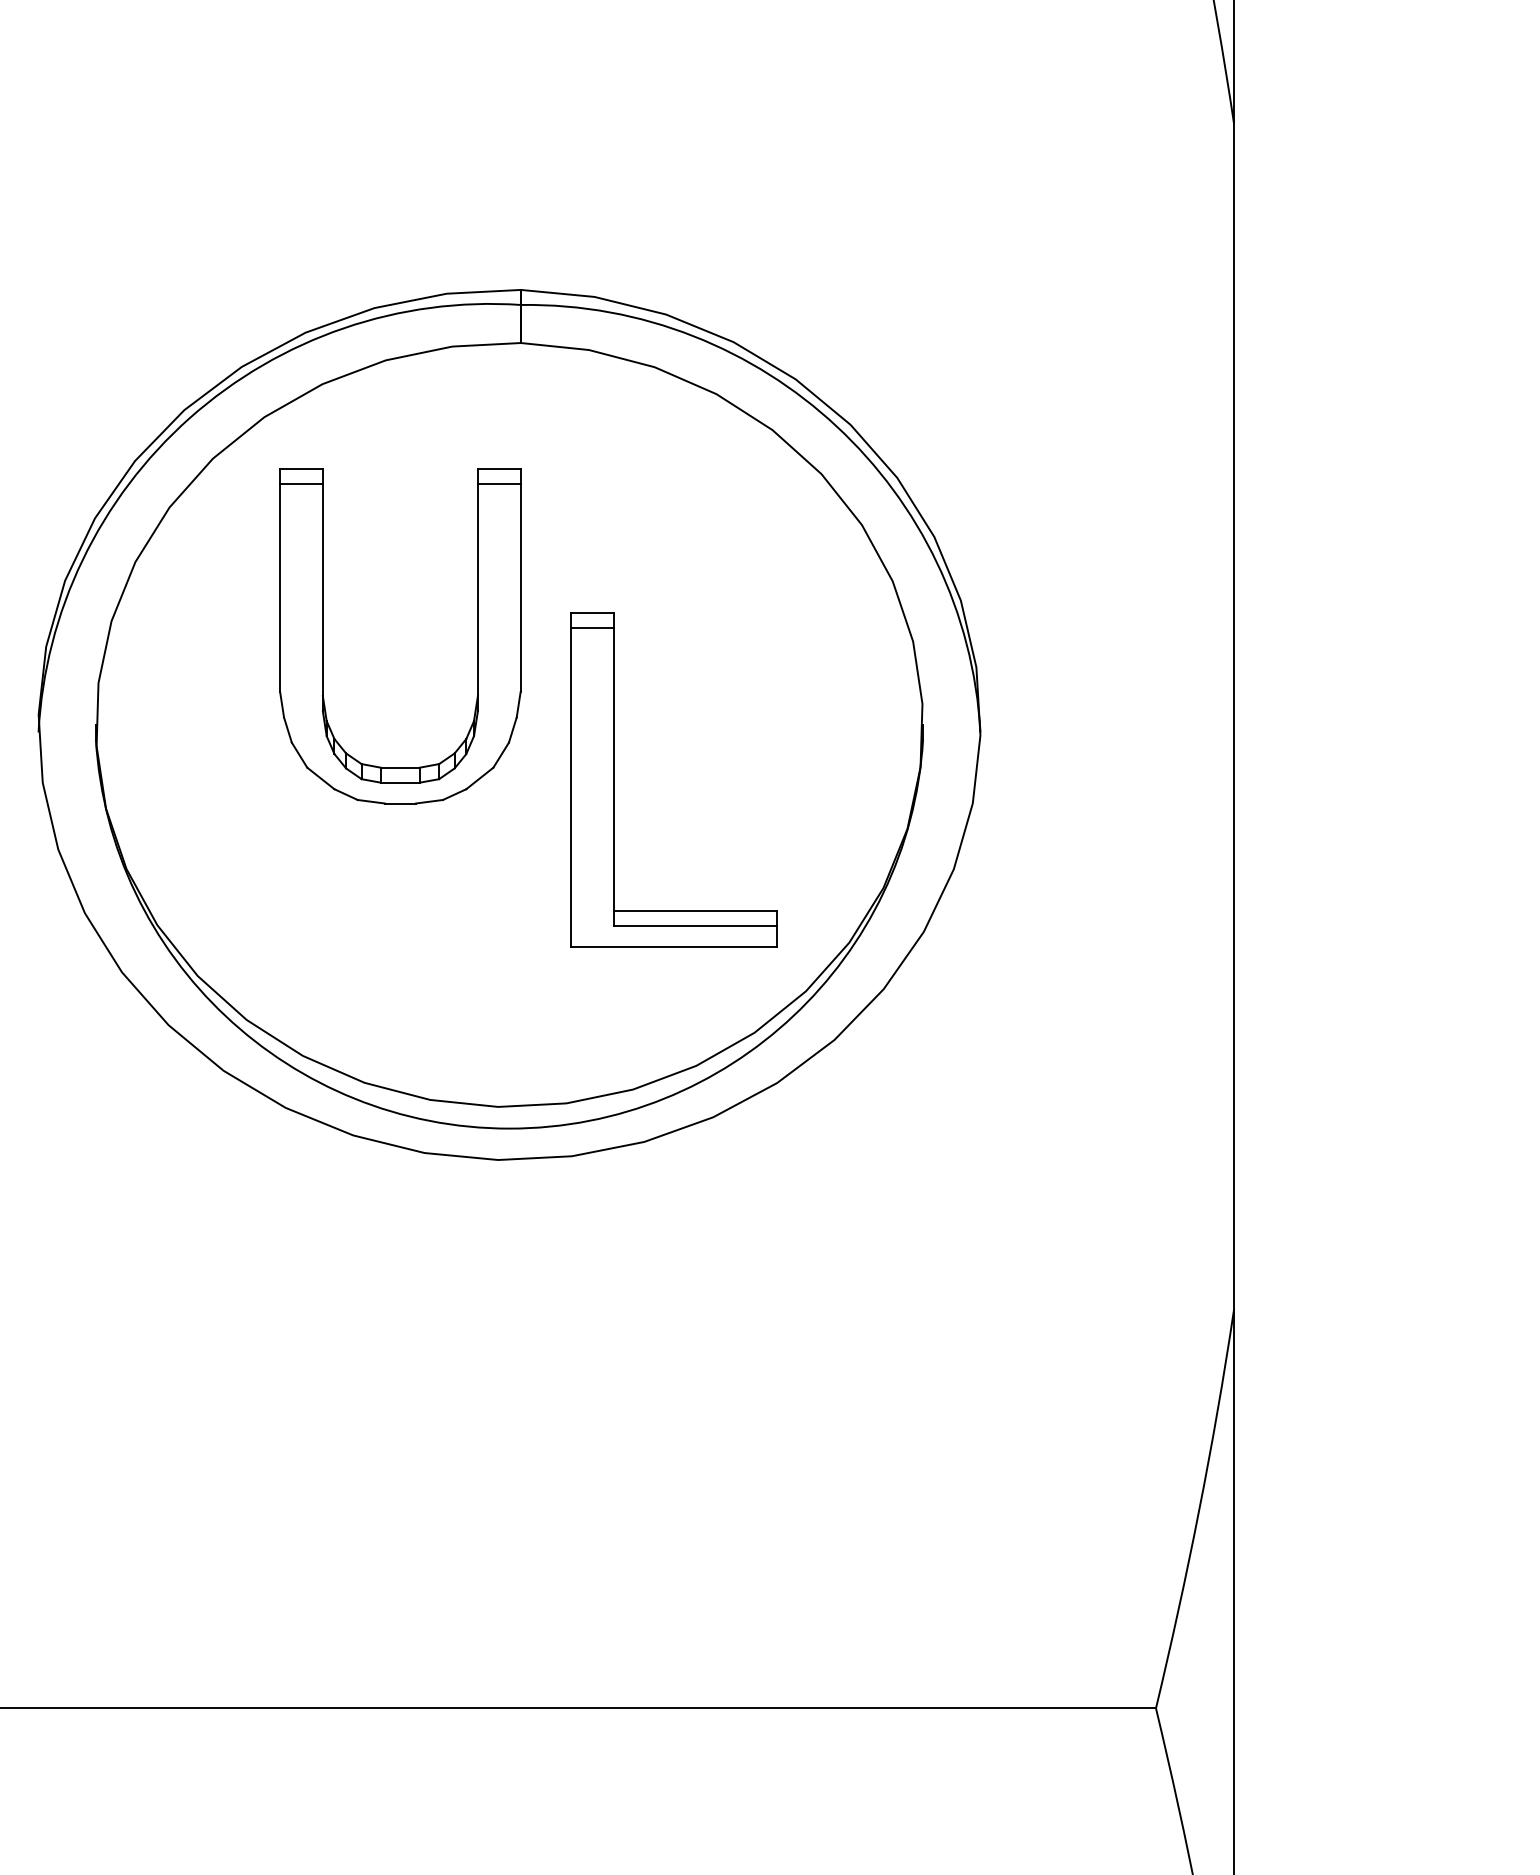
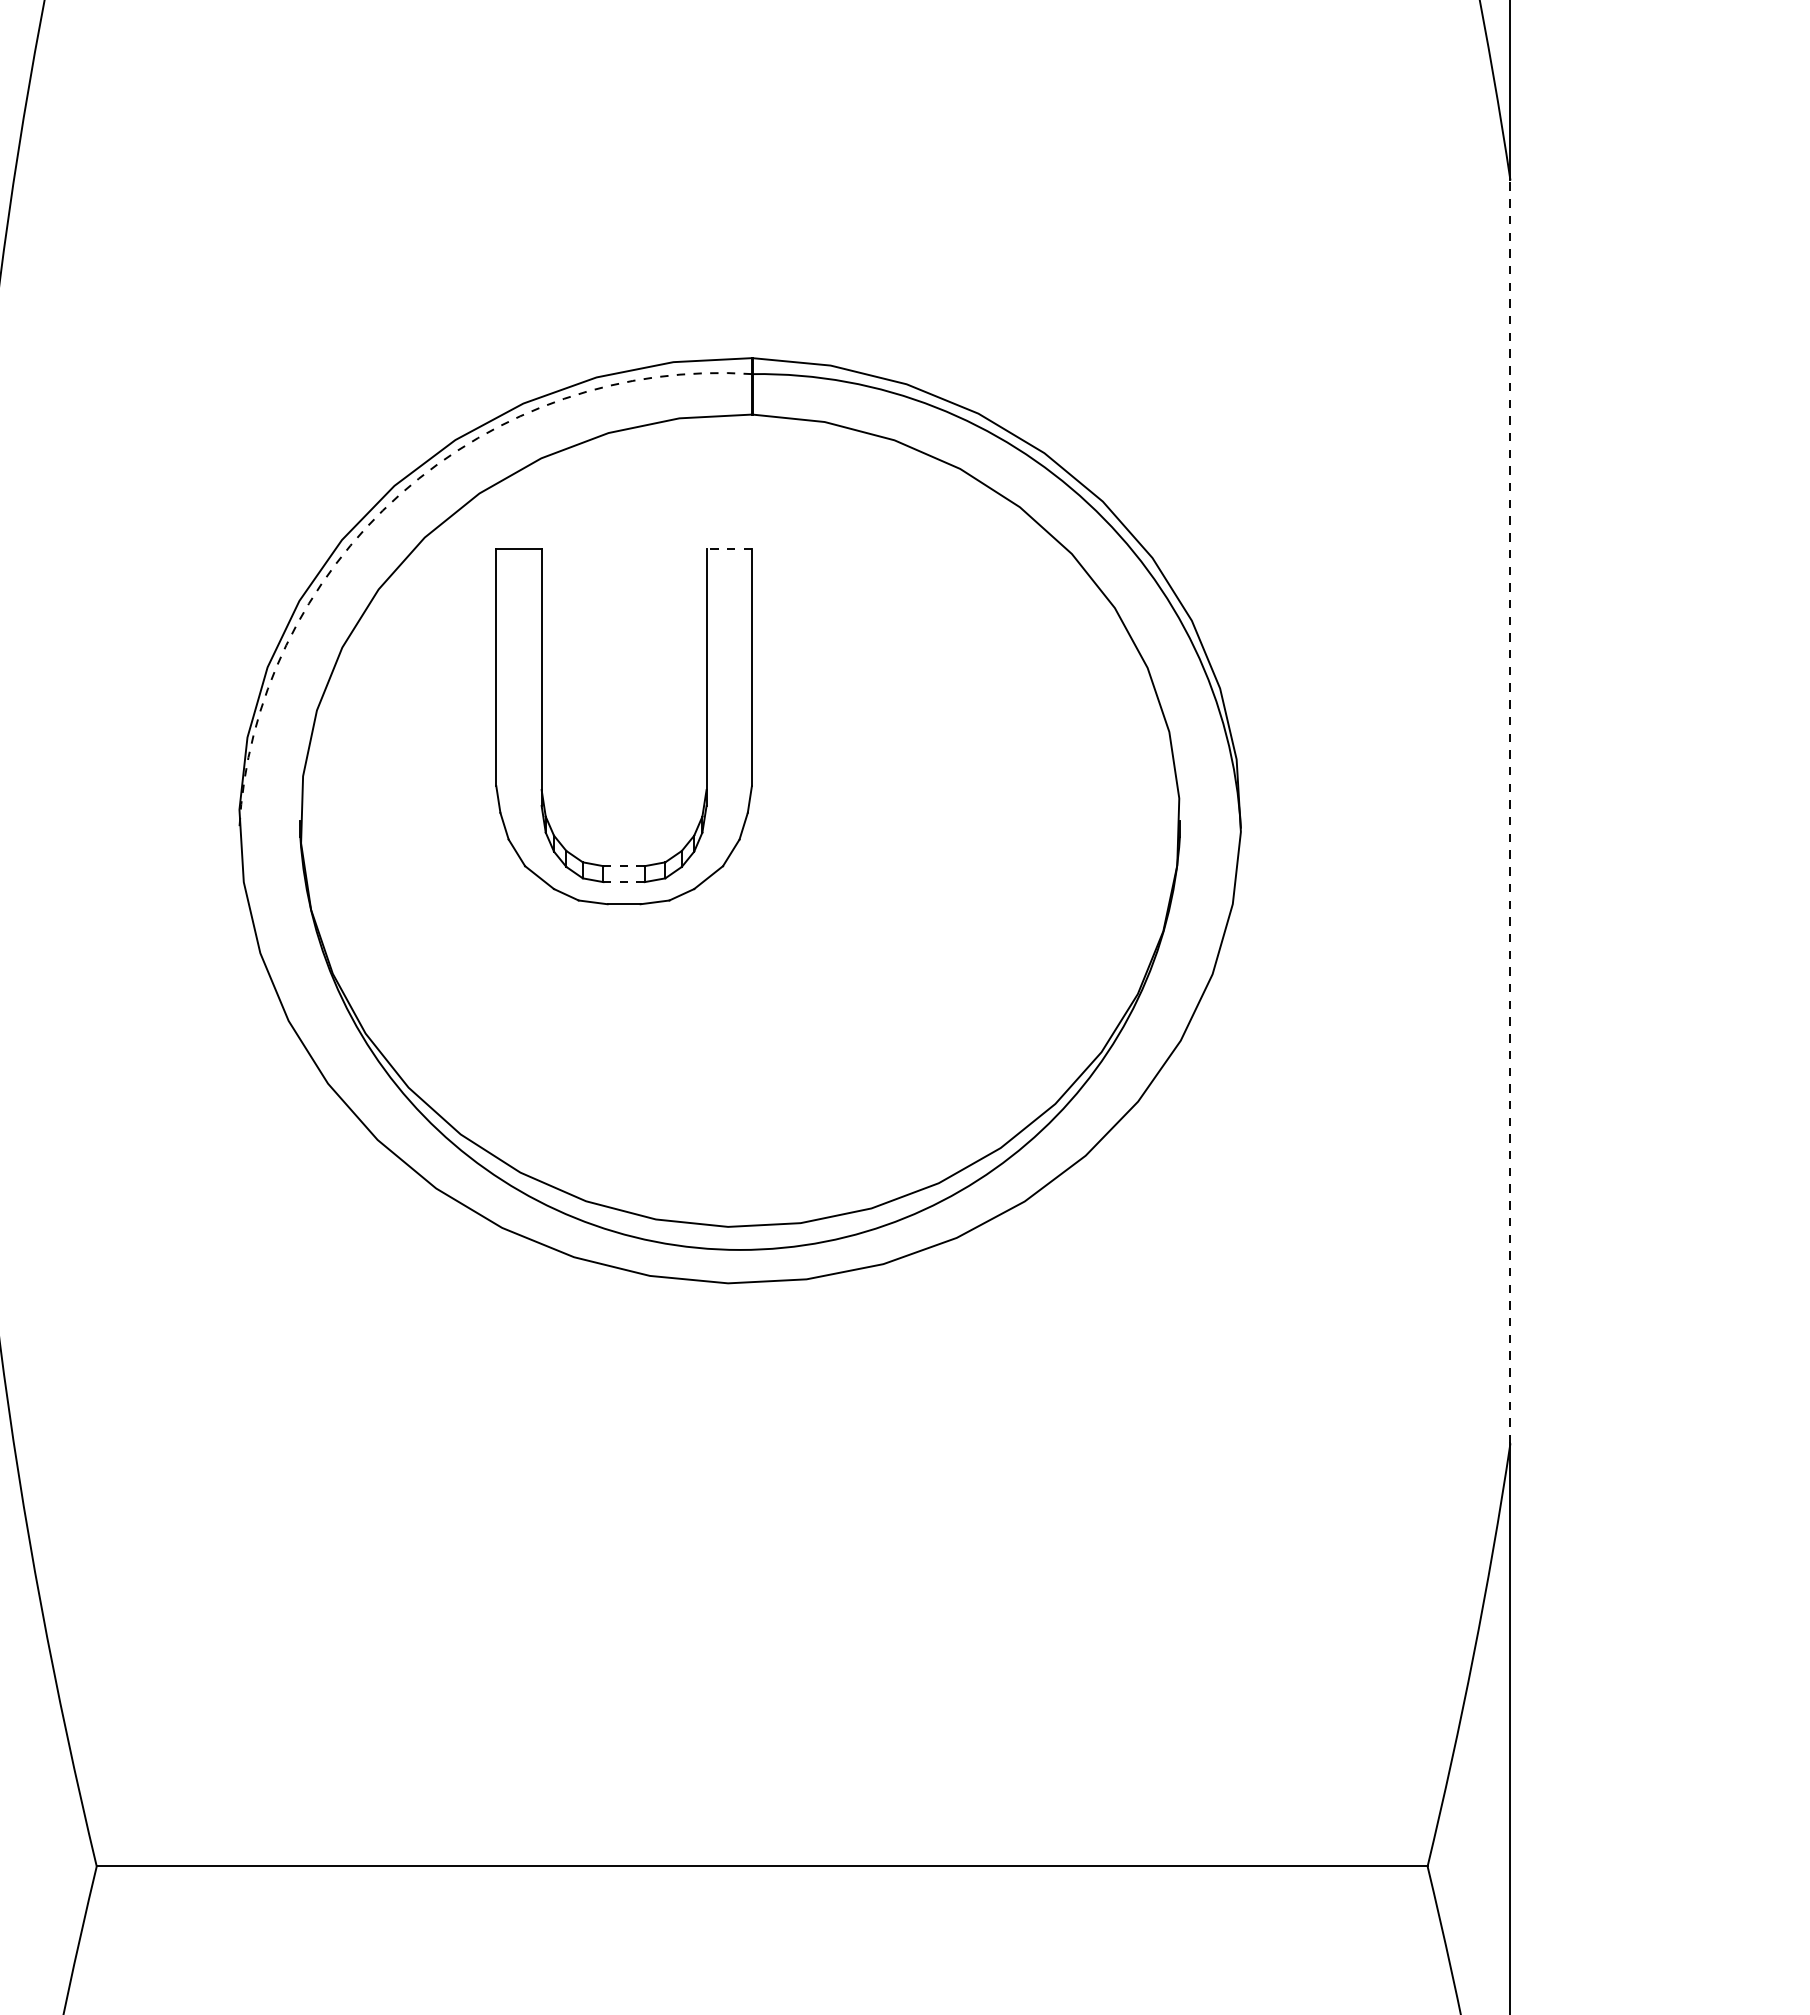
arc: (190, 418) -> (400, 494), solid -> dashed
line: (499, 468) -> (729, 548), solid -> dashed
line: (301, 484) -> (518, 564), removed
line: (498, 484) -> (728, 564), removed
line: (1233, 716) -> (1510, 811), solid -> dashed
line: (400, 768) -> (624, 866), solid -> dashed
part: (614, 779) -> (851, 878), removed
line: (400, 783) -> (624, 882), solid -> dashed

